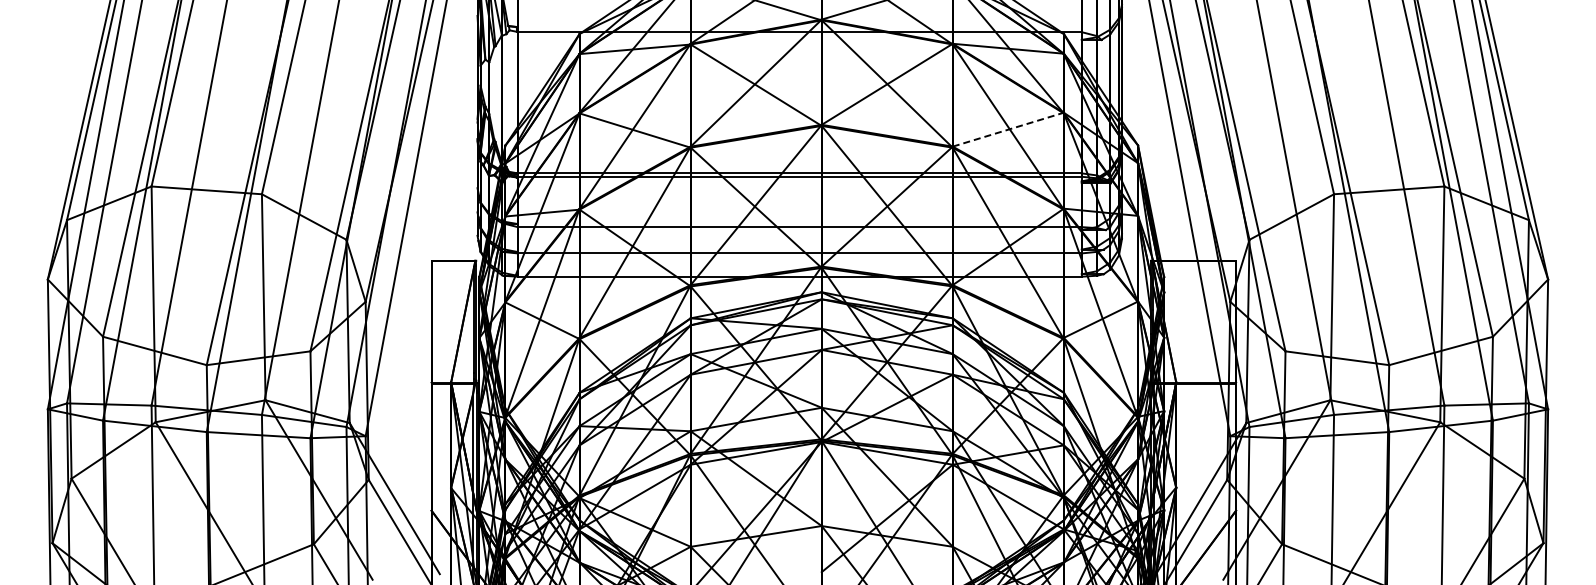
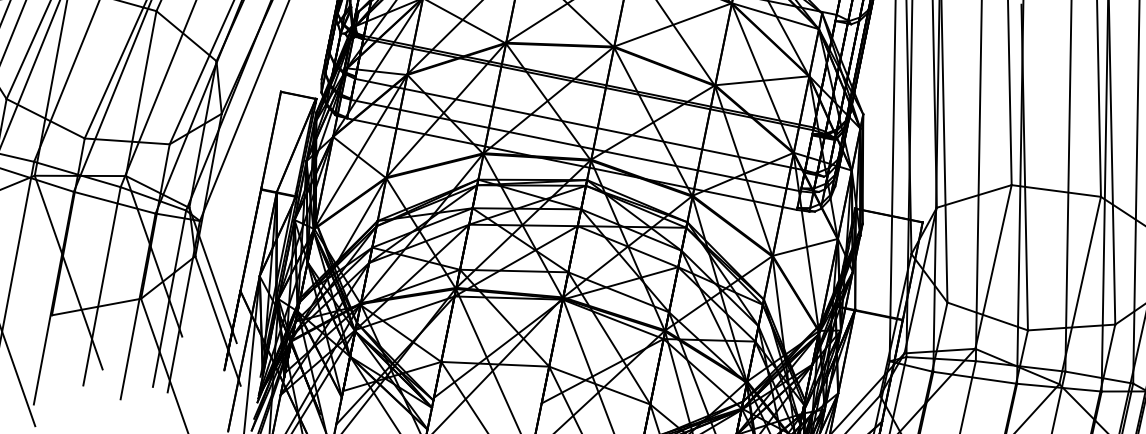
line: (1008, 129) -> (762, 80), dashed -> solid

